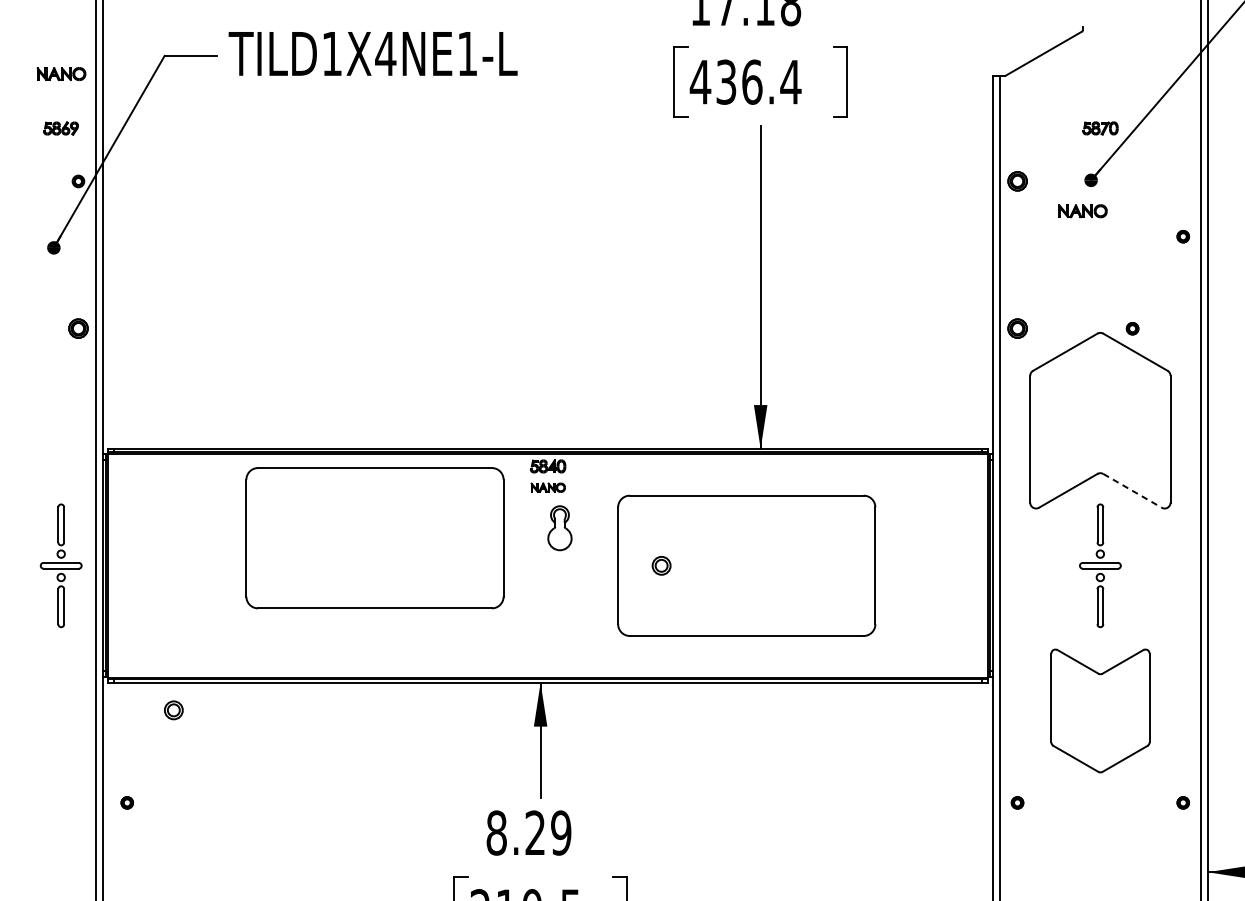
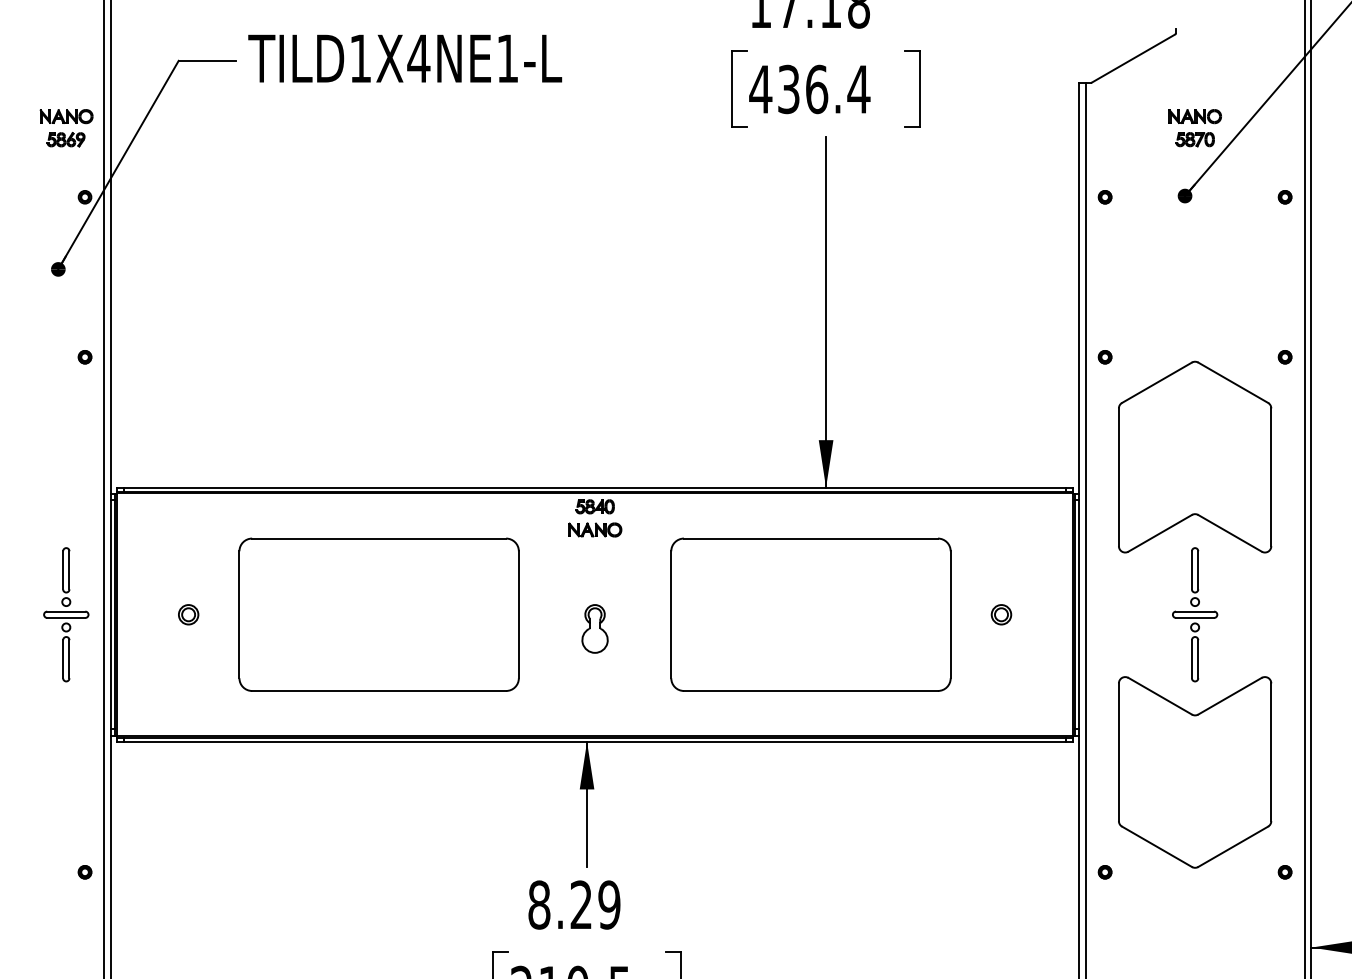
part: (61, 73) -> (66, 116), moved
part: (1016, 181) -> (1104, 197), size x0.62
part: (1082, 211) -> (1194, 116), moved
part: (1182, 236) -> (1284, 197), moved
part: (77, 328) -> (84, 357), size x0.62
part: (1016, 328) -> (1104, 357), size x0.62
part: (1132, 328) -> (1284, 357), moved
part: (548, 487) -> (595, 529), size x1.43
line: (1132, 491) -> (1230, 533), dashed -> solid
part: (559, 527) -> (594, 628), moved
part: (374, 537) -> (378, 614), moved
part: (661, 565) -> (1001, 614), moved
part: (173, 710) -> (188, 614), moved
part: (1100, 711) -> (1195, 772), size x1.43
part: (126, 803) -> (84, 872), moved

